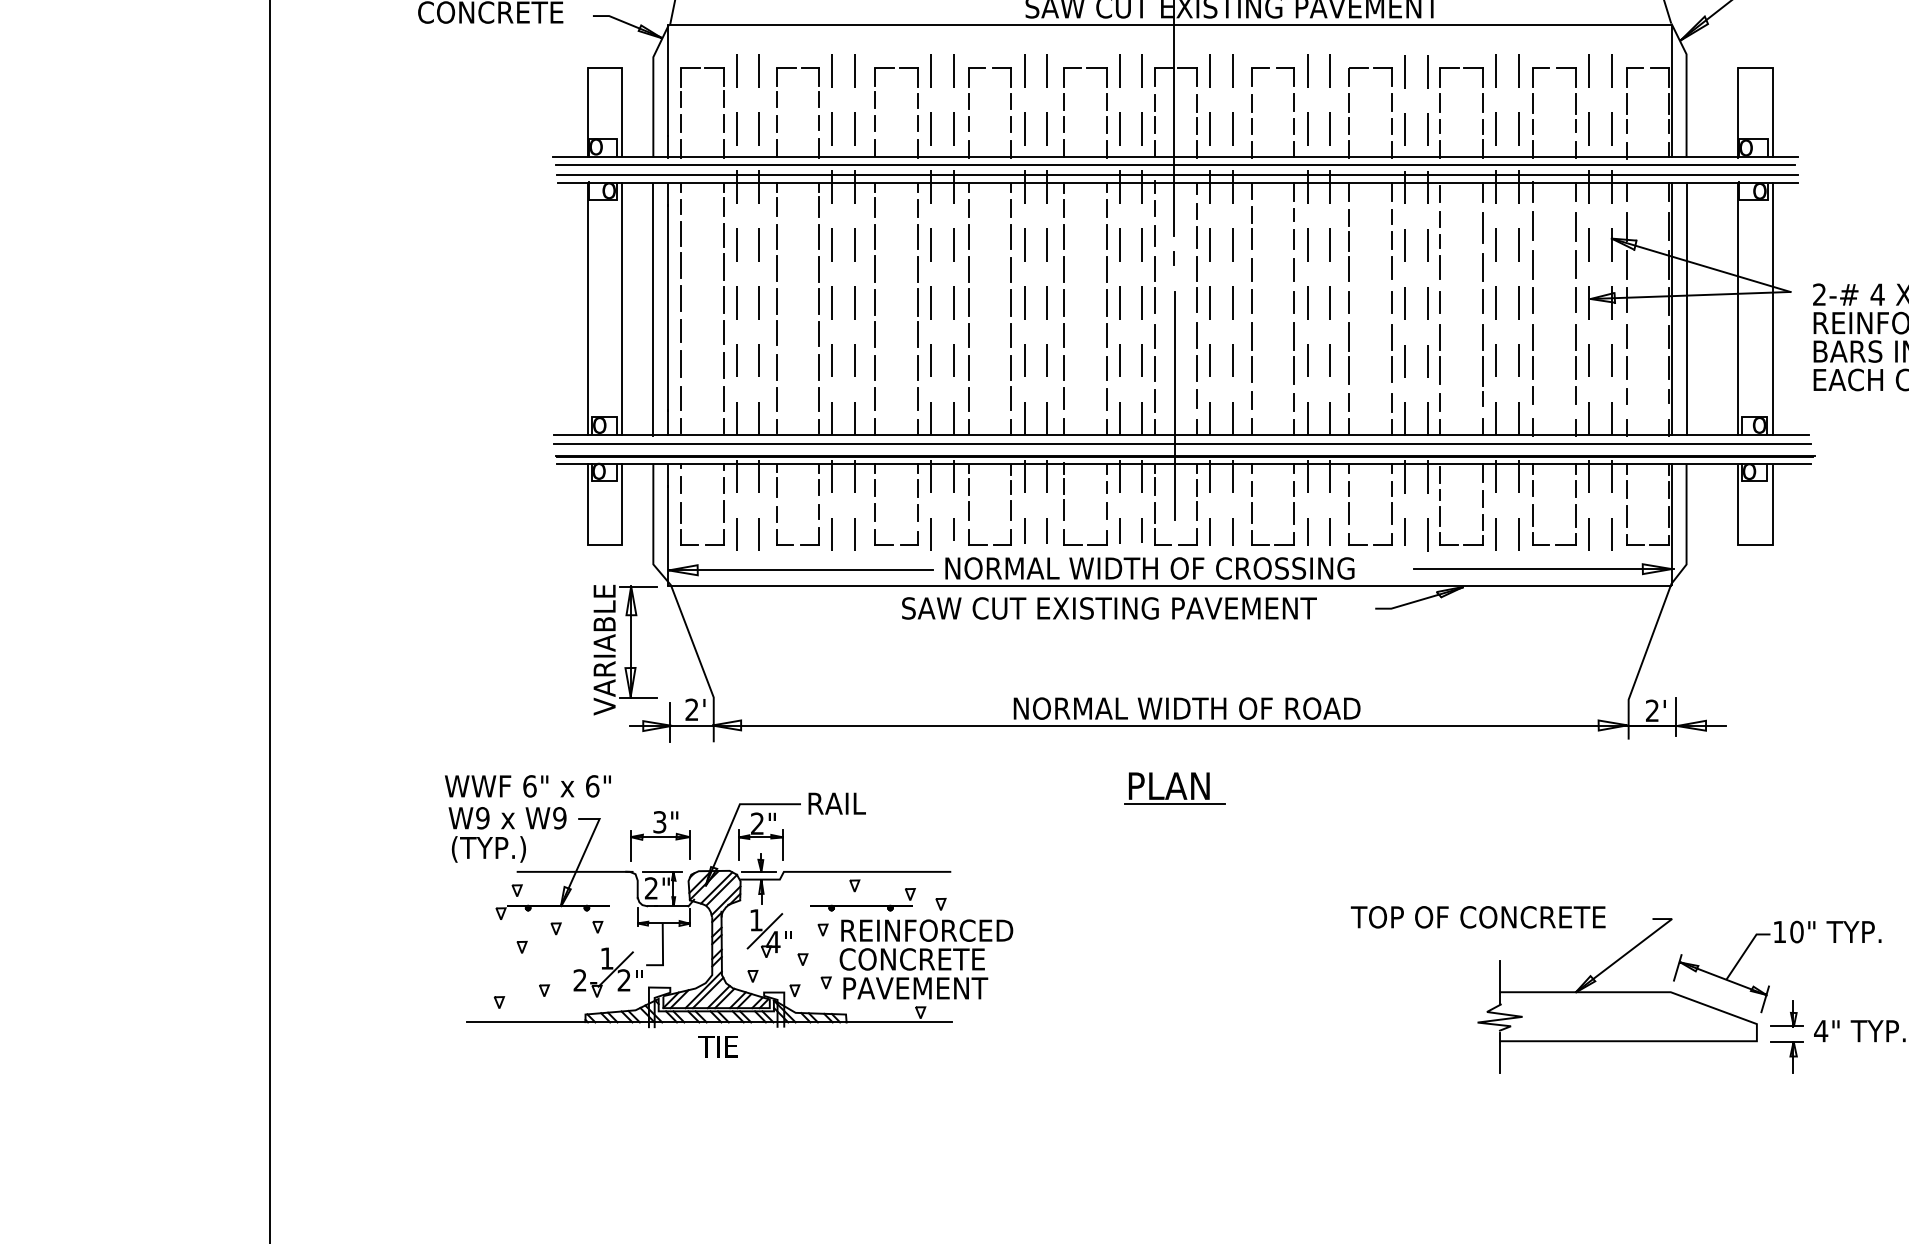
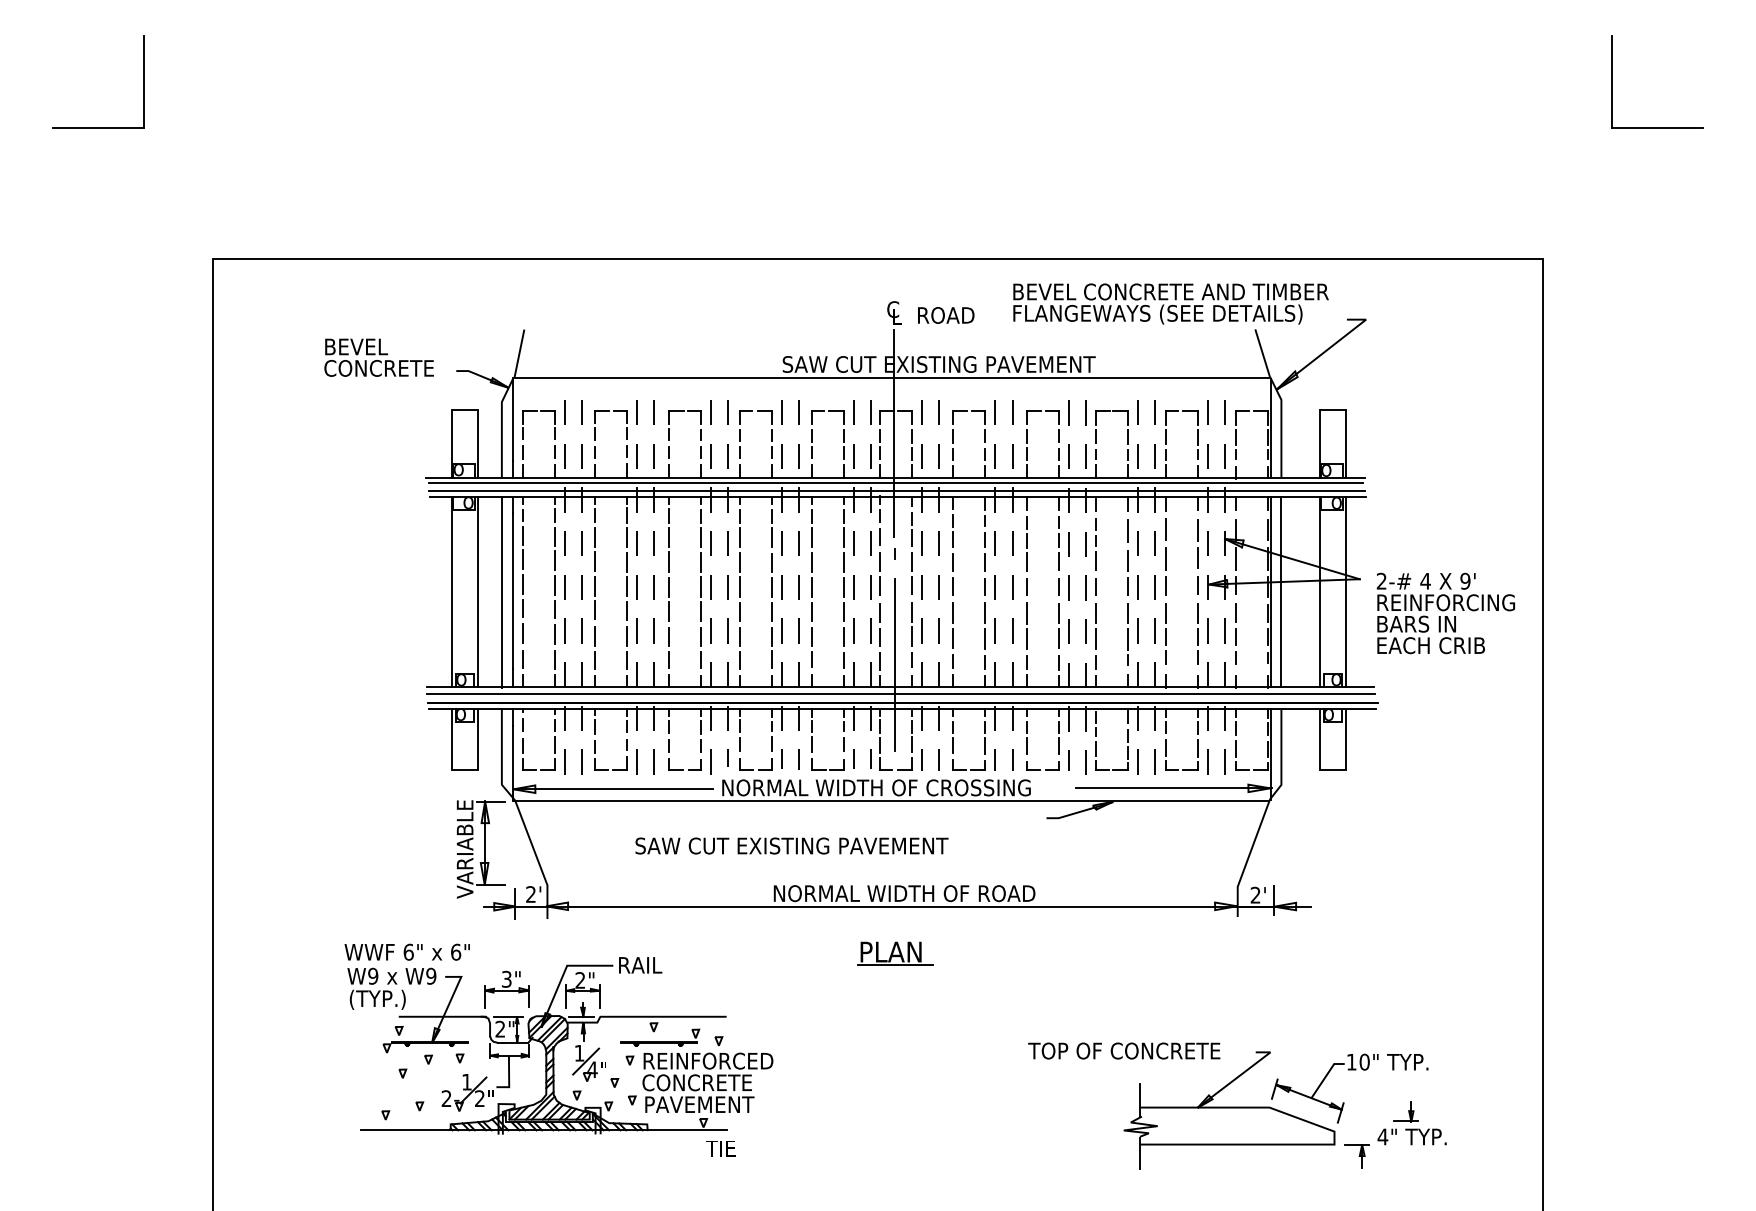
text: (1108, 607) -> (791, 845), moved
part: (1786, 1013) -> (1405, 1111), moved
text: (717, 1046) -> (720, 1148), moved

